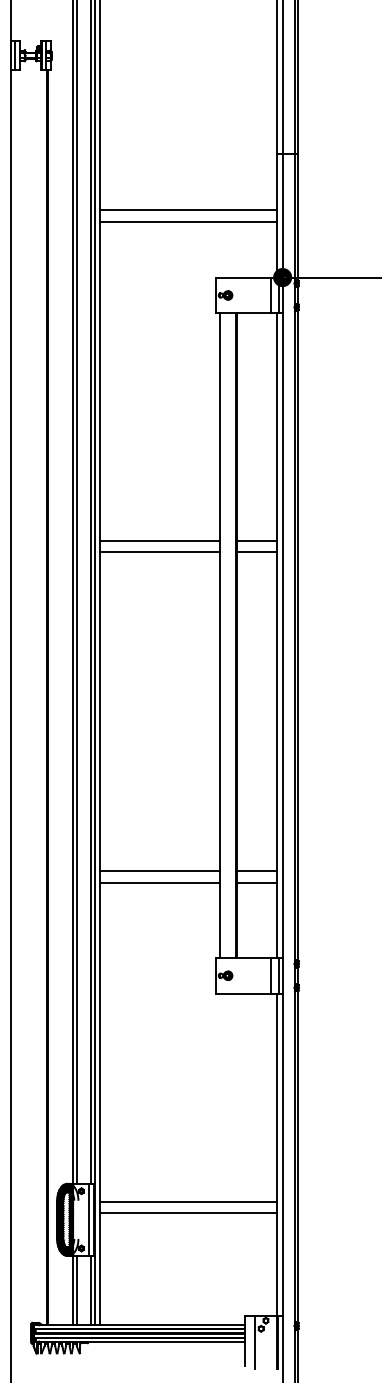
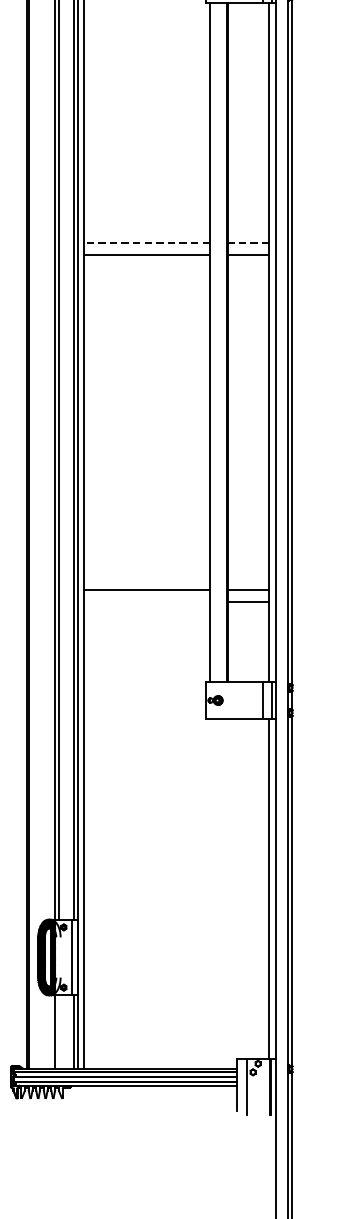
line: (160, 540) -> (147, 242), solid -> dashed
line: (256, 540) -> (248, 242), solid -> dashed
line: (160, 882) -> (147, 602), removed
line: (188, 1201) -> (176, 938), removed
line: (188, 1213) -> (176, 950), removed
line: (76, 1290) -> (58, 1031), removed

